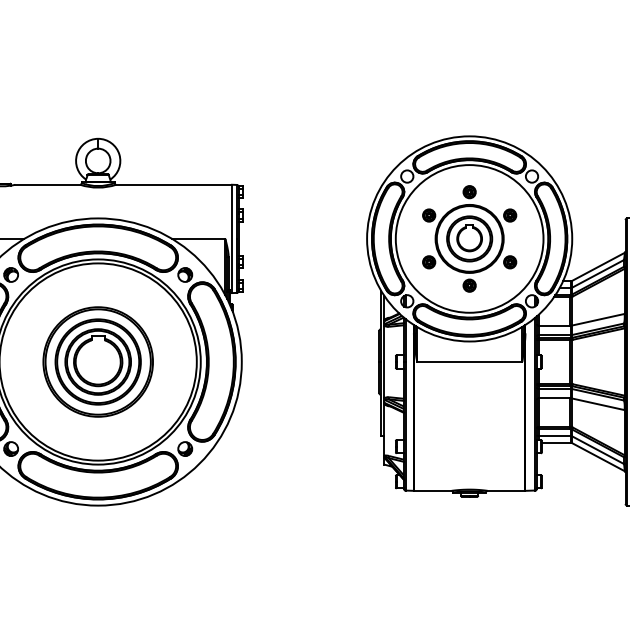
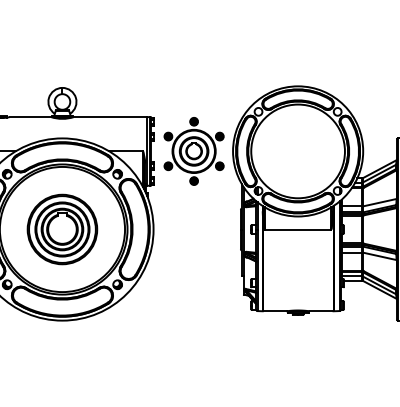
part: (468, 239) -> (193, 151), moved

